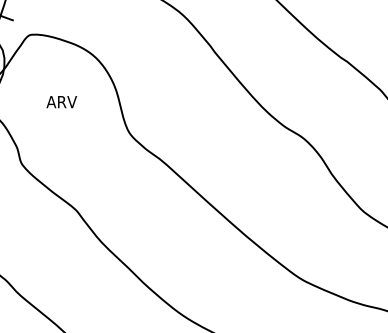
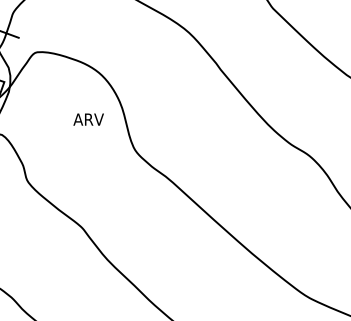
text: (61, 102) -> (88, 120), moved

